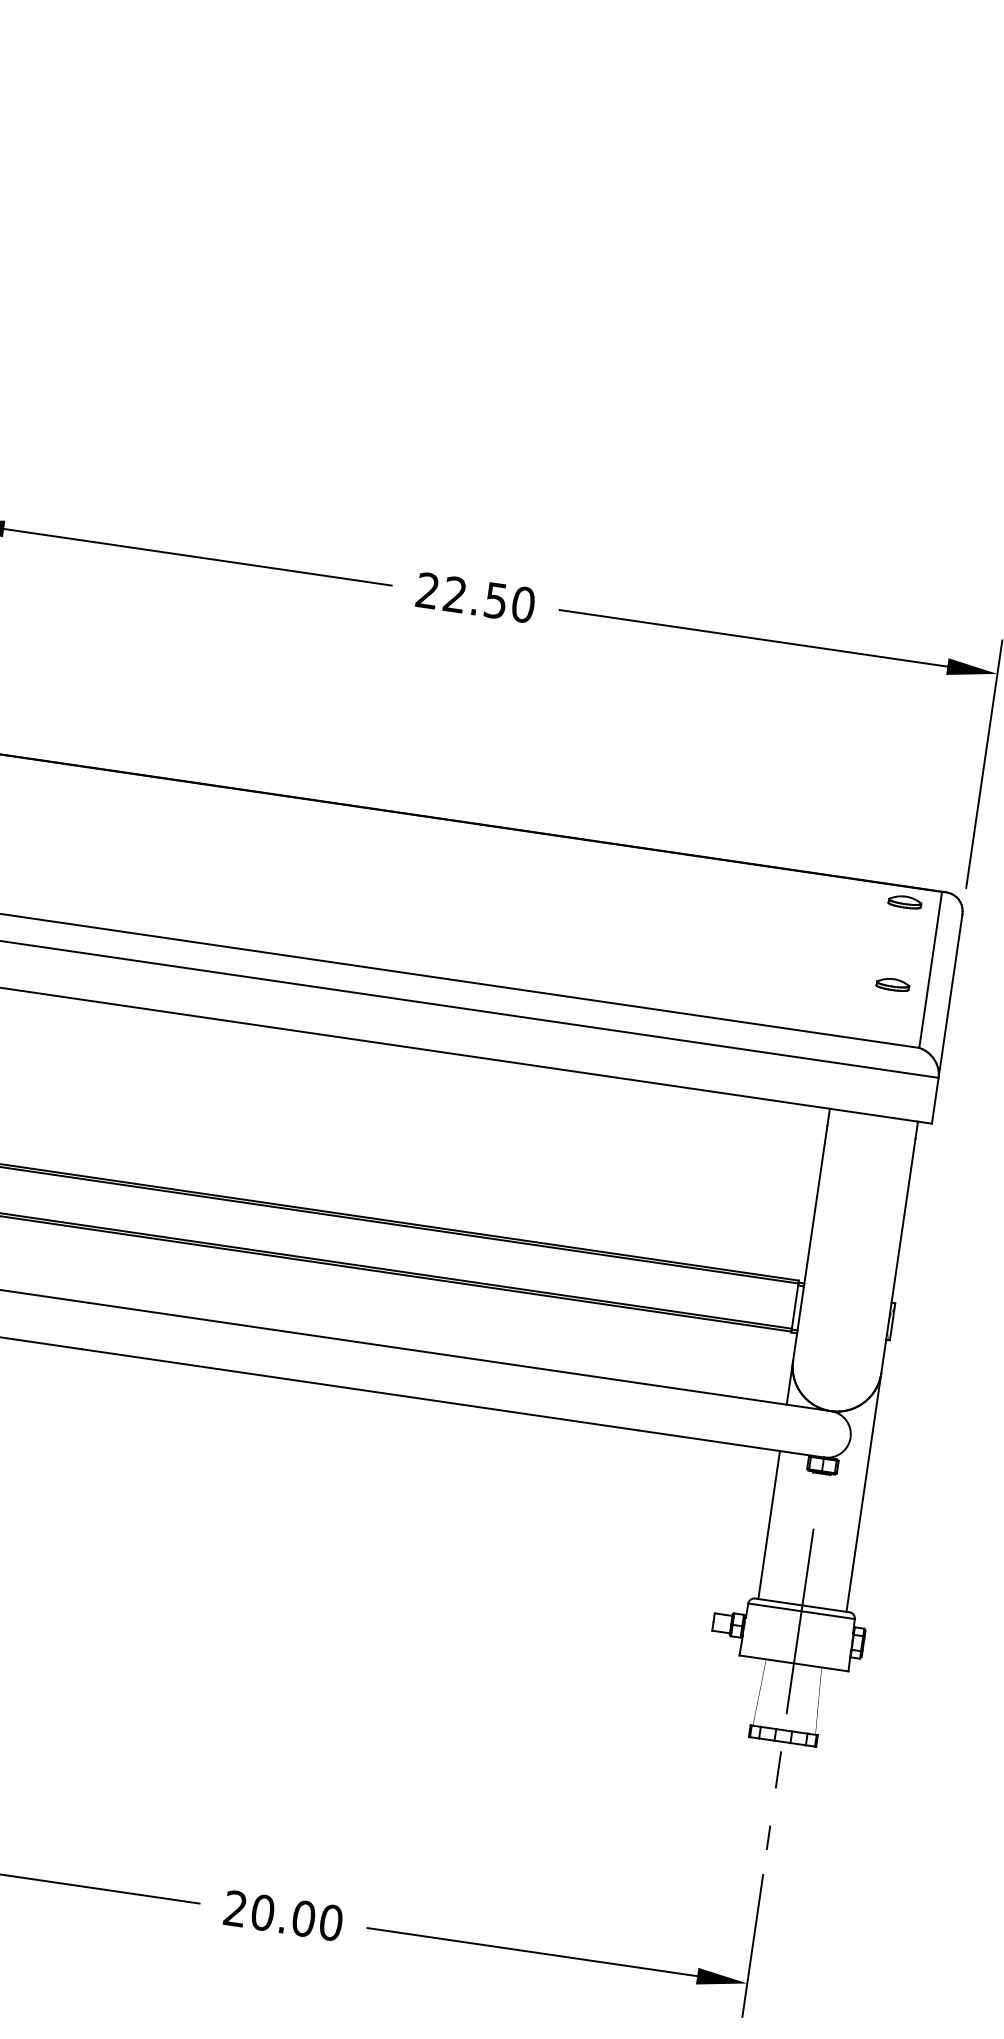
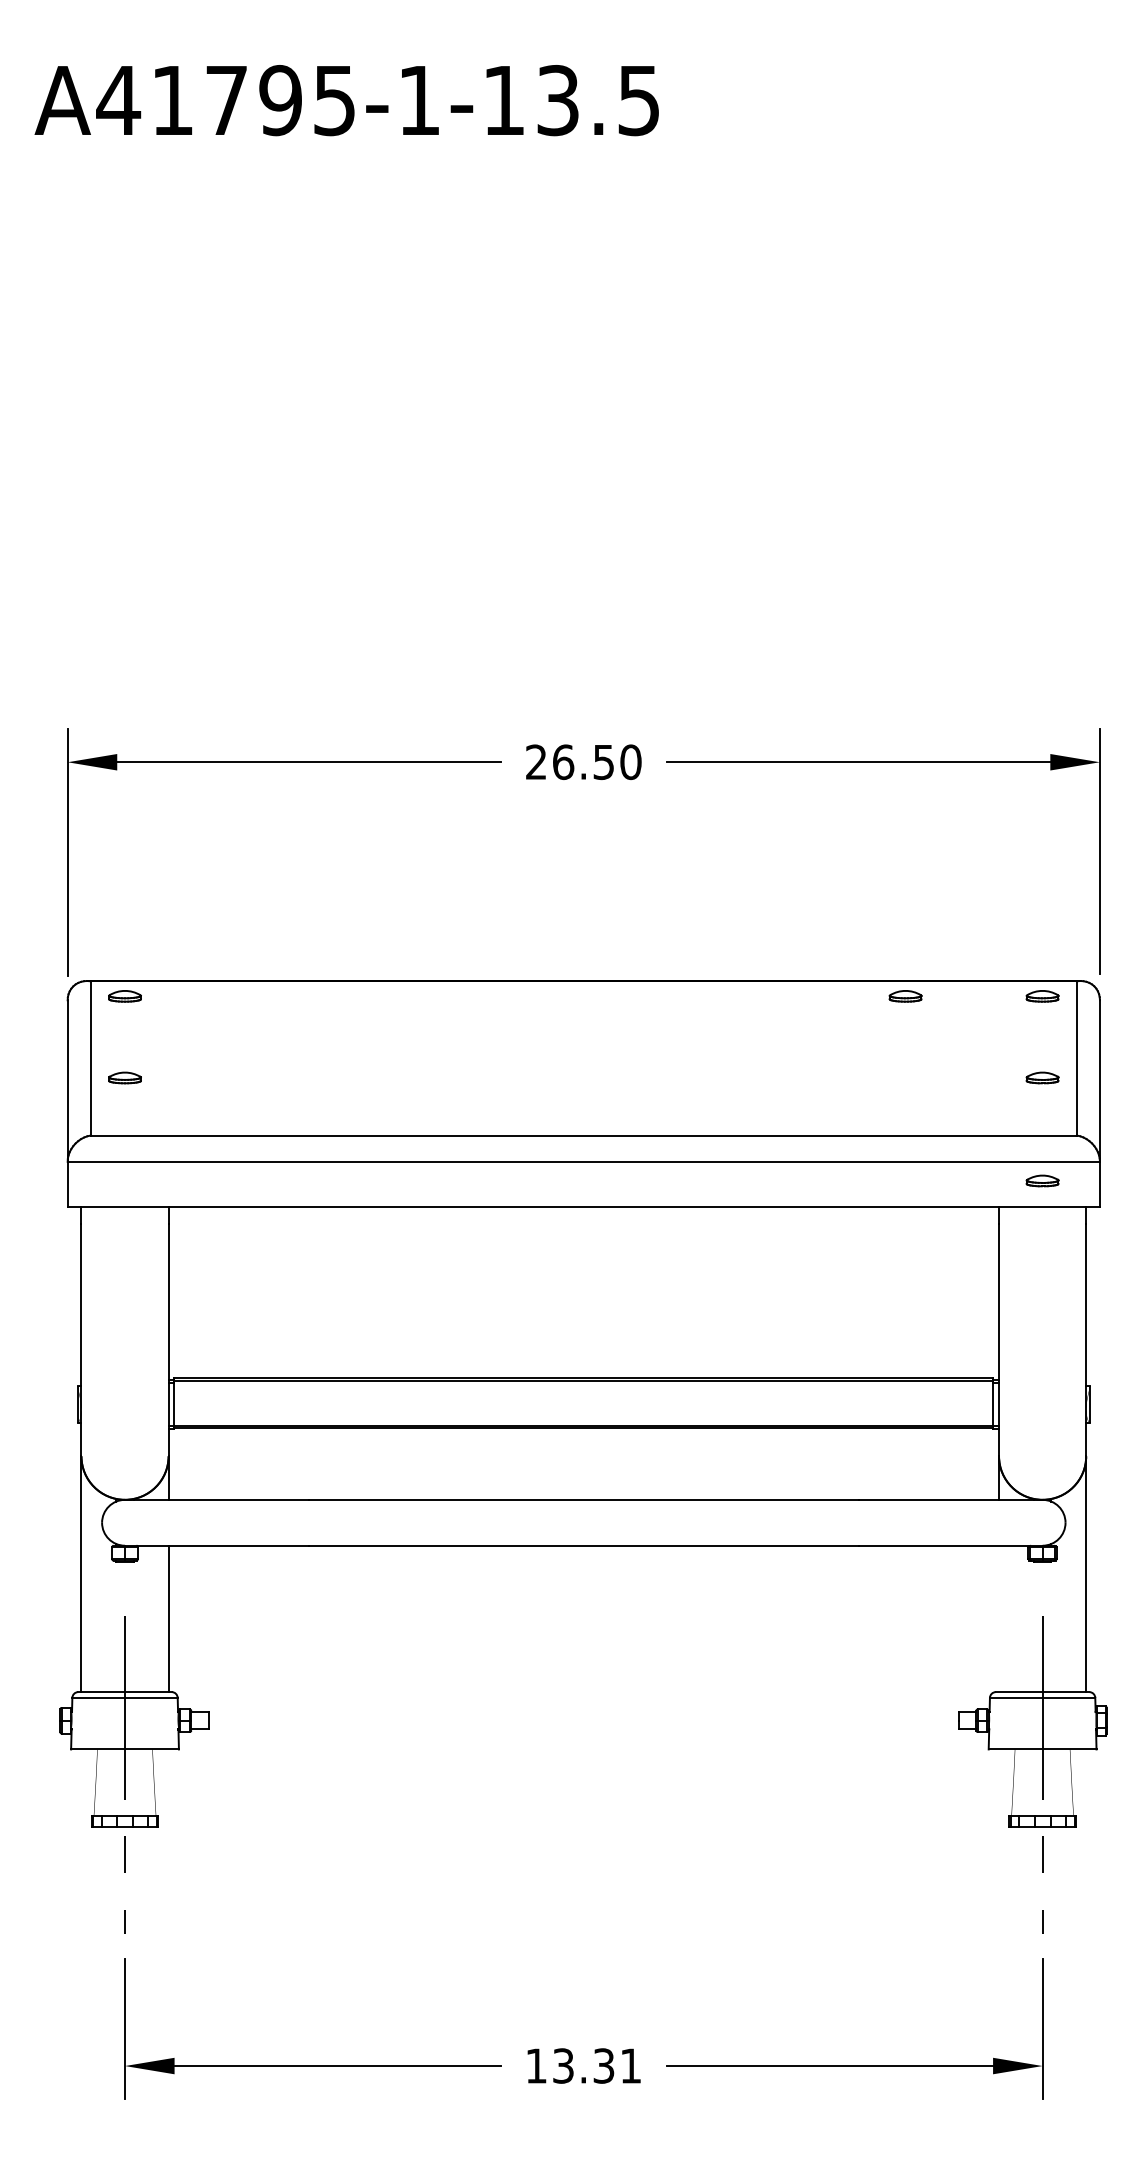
text: (455, 595) -> (563, 762), 22.50 -> 26.50
part: (766, 882) -> (905, 996), added
part: (877, 1088) -> (1042, 1180), added
line: (769, 1524) -> (999, 1618), removed
text: (283, 1915) -> (583, 2065), 20.00 -> 13.31

